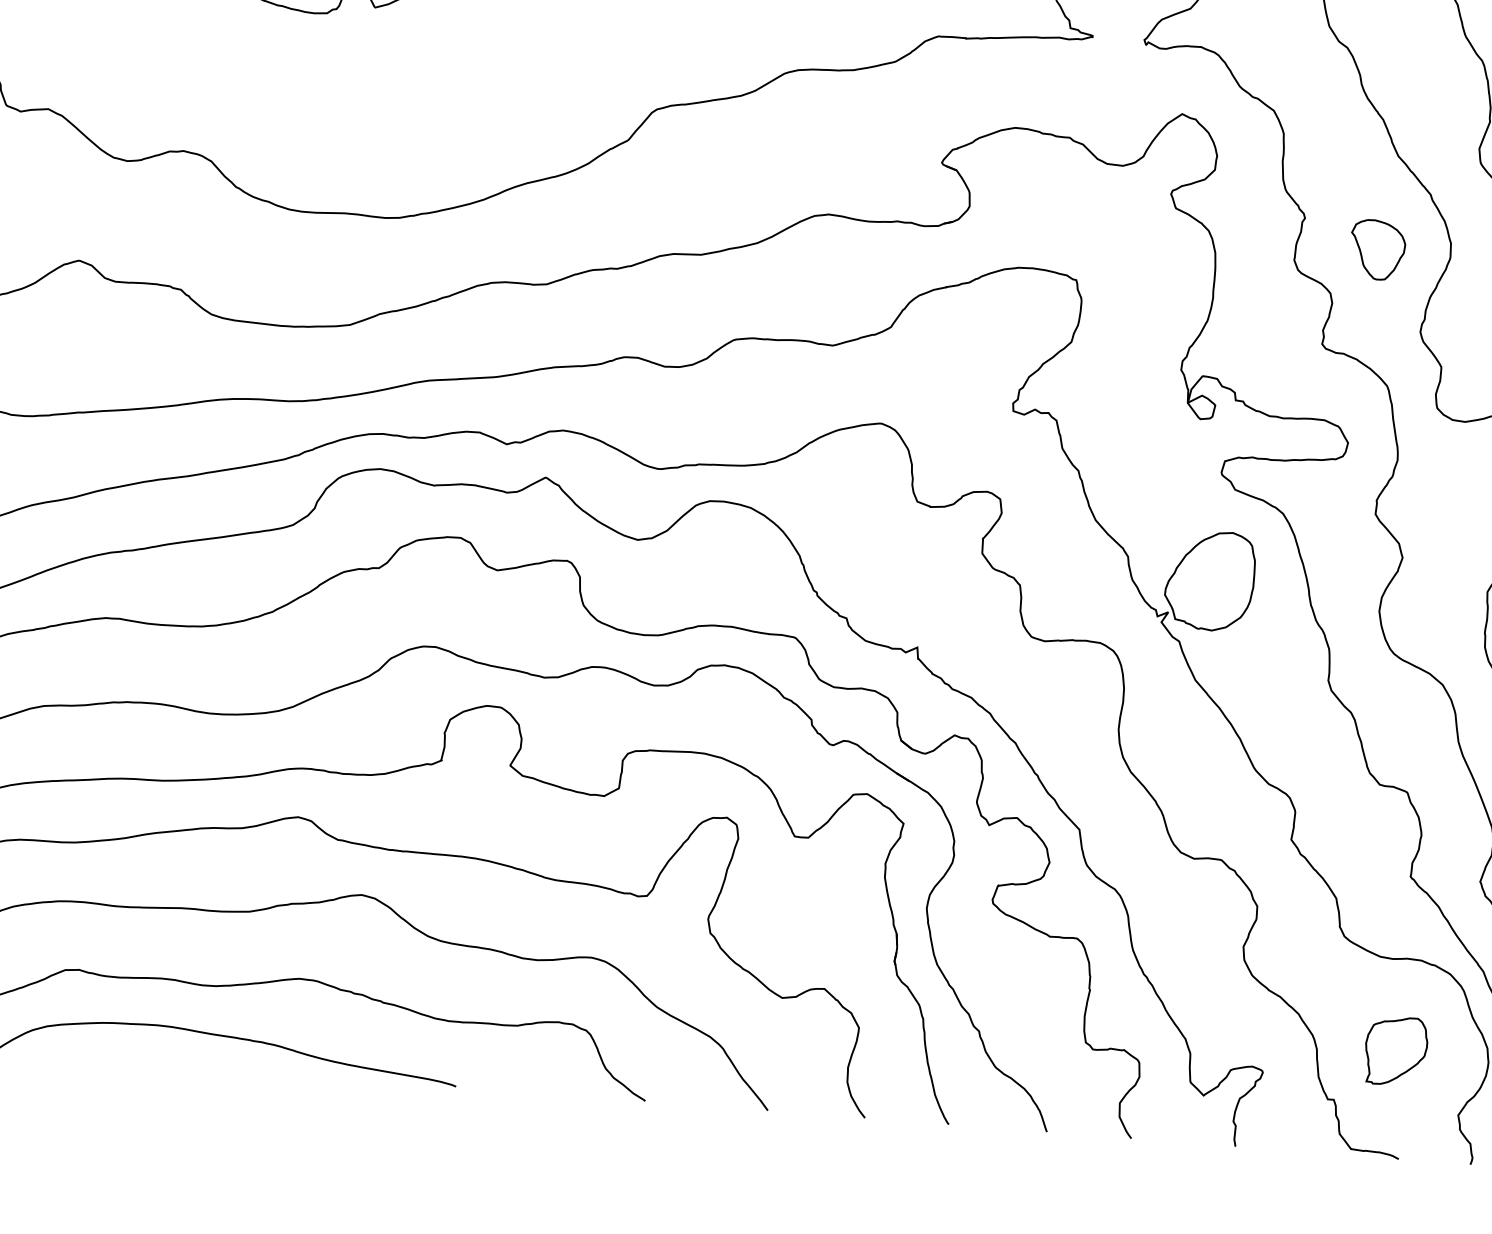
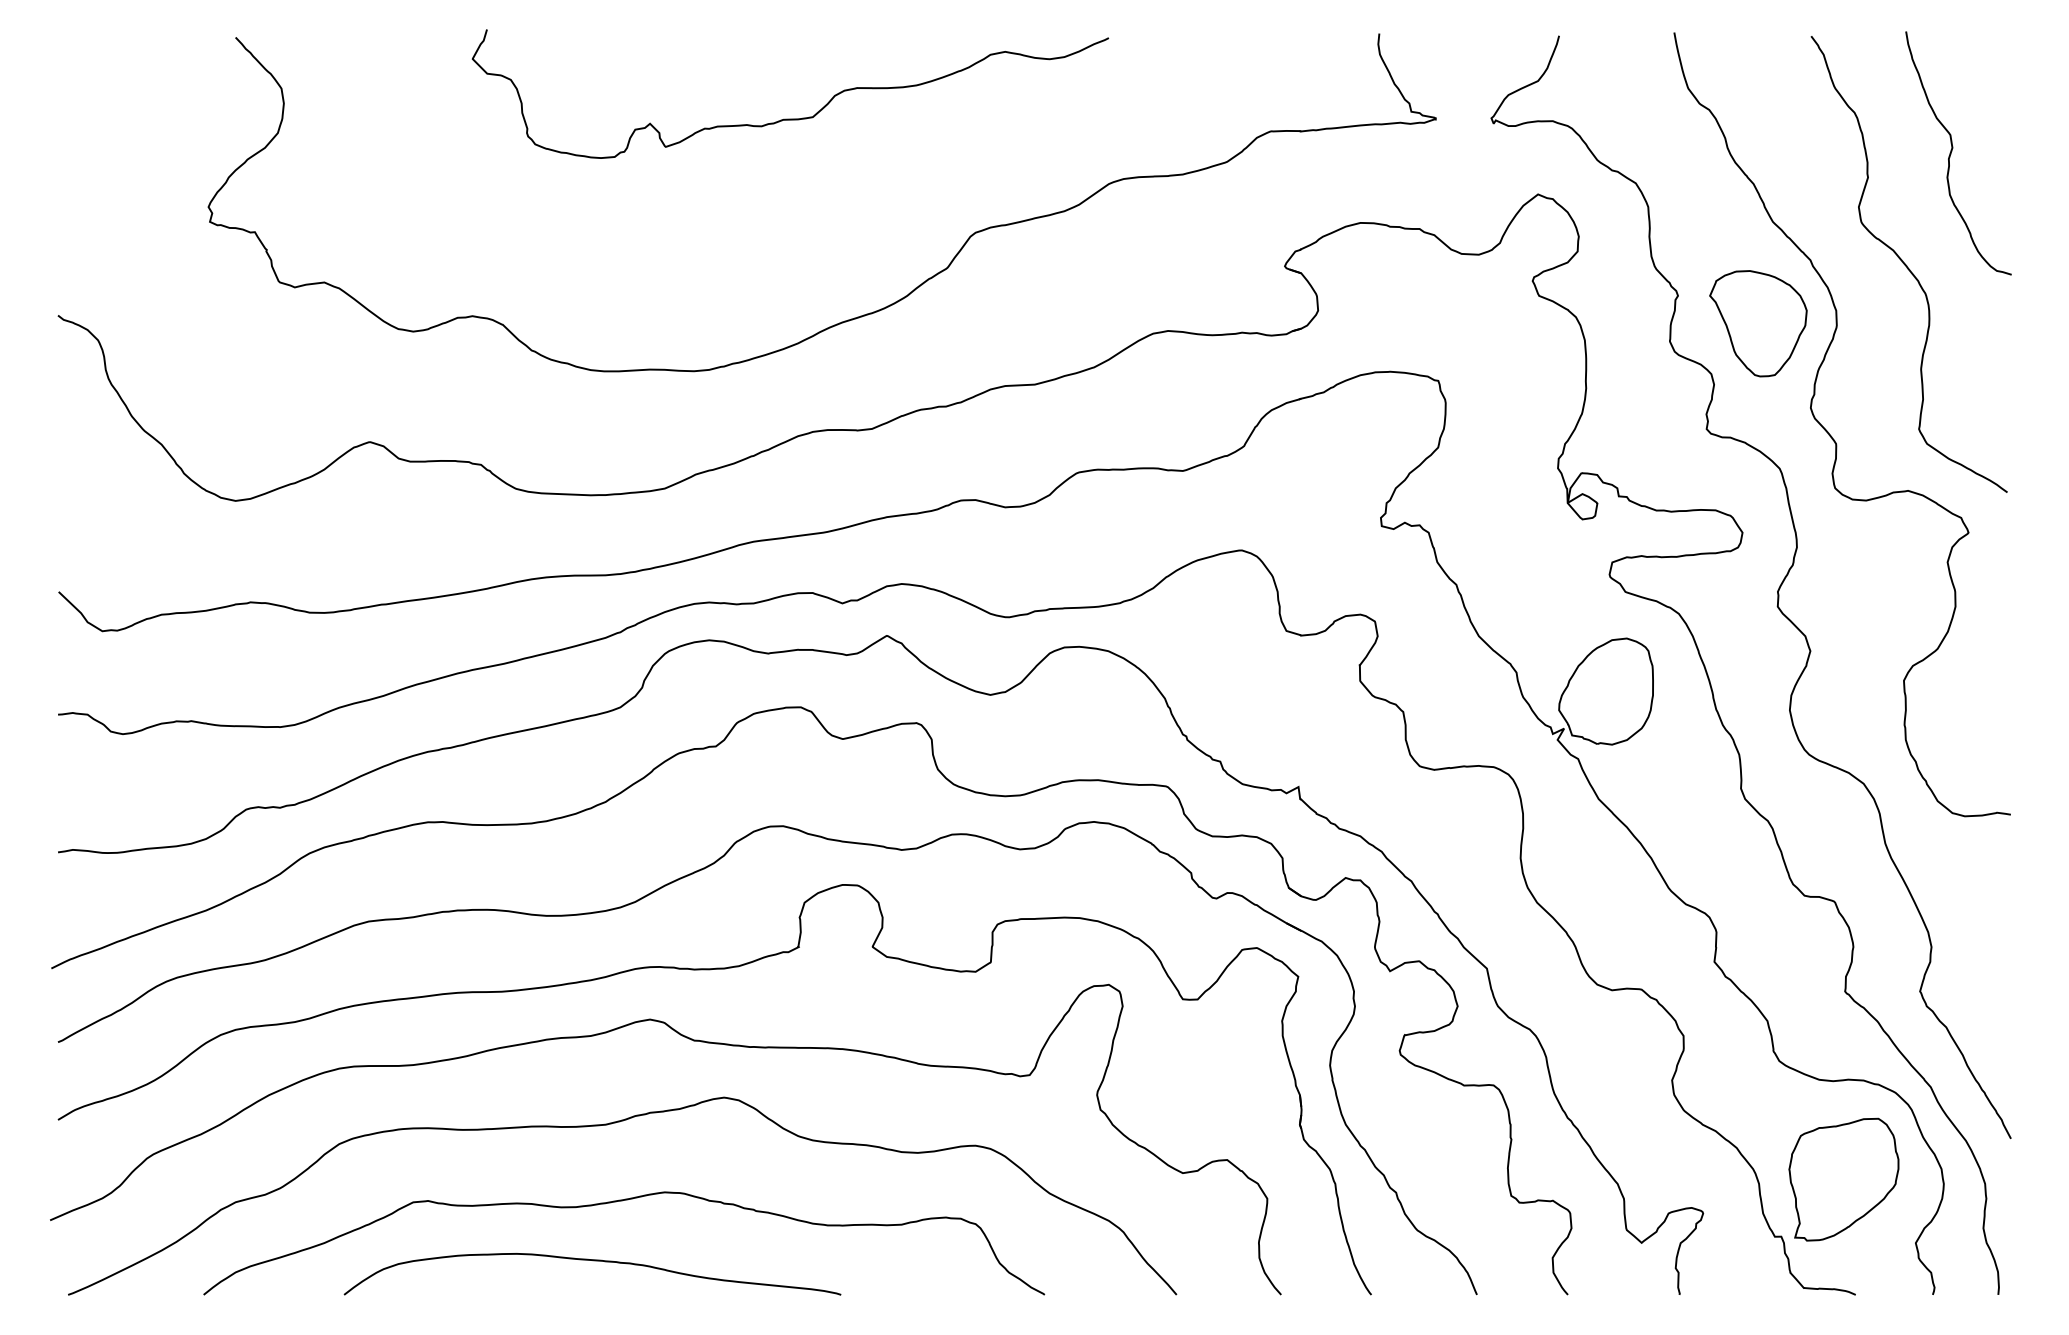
part: (1377, 249) -> (1758, 323), size x1.67
part: (1395, 1051) -> (1843, 1179), size x1.67

